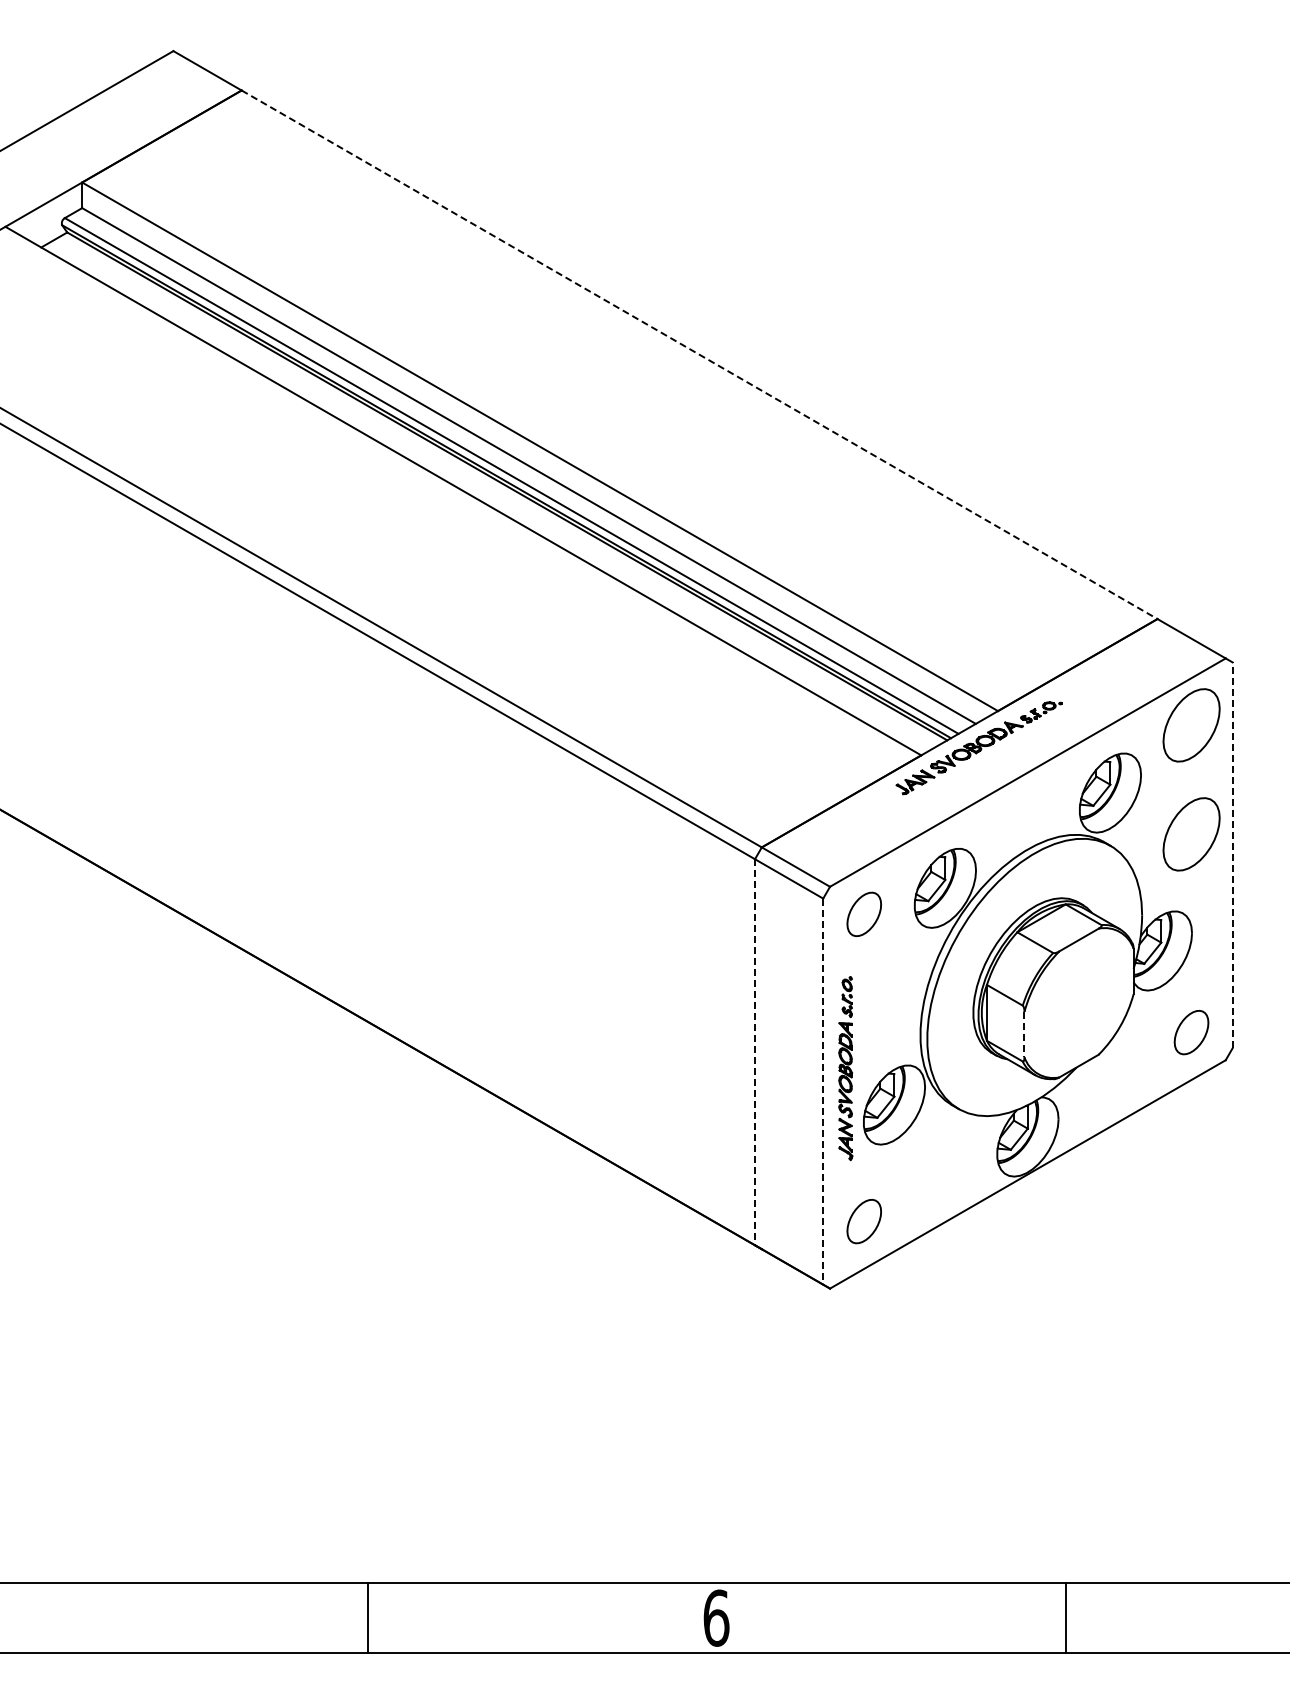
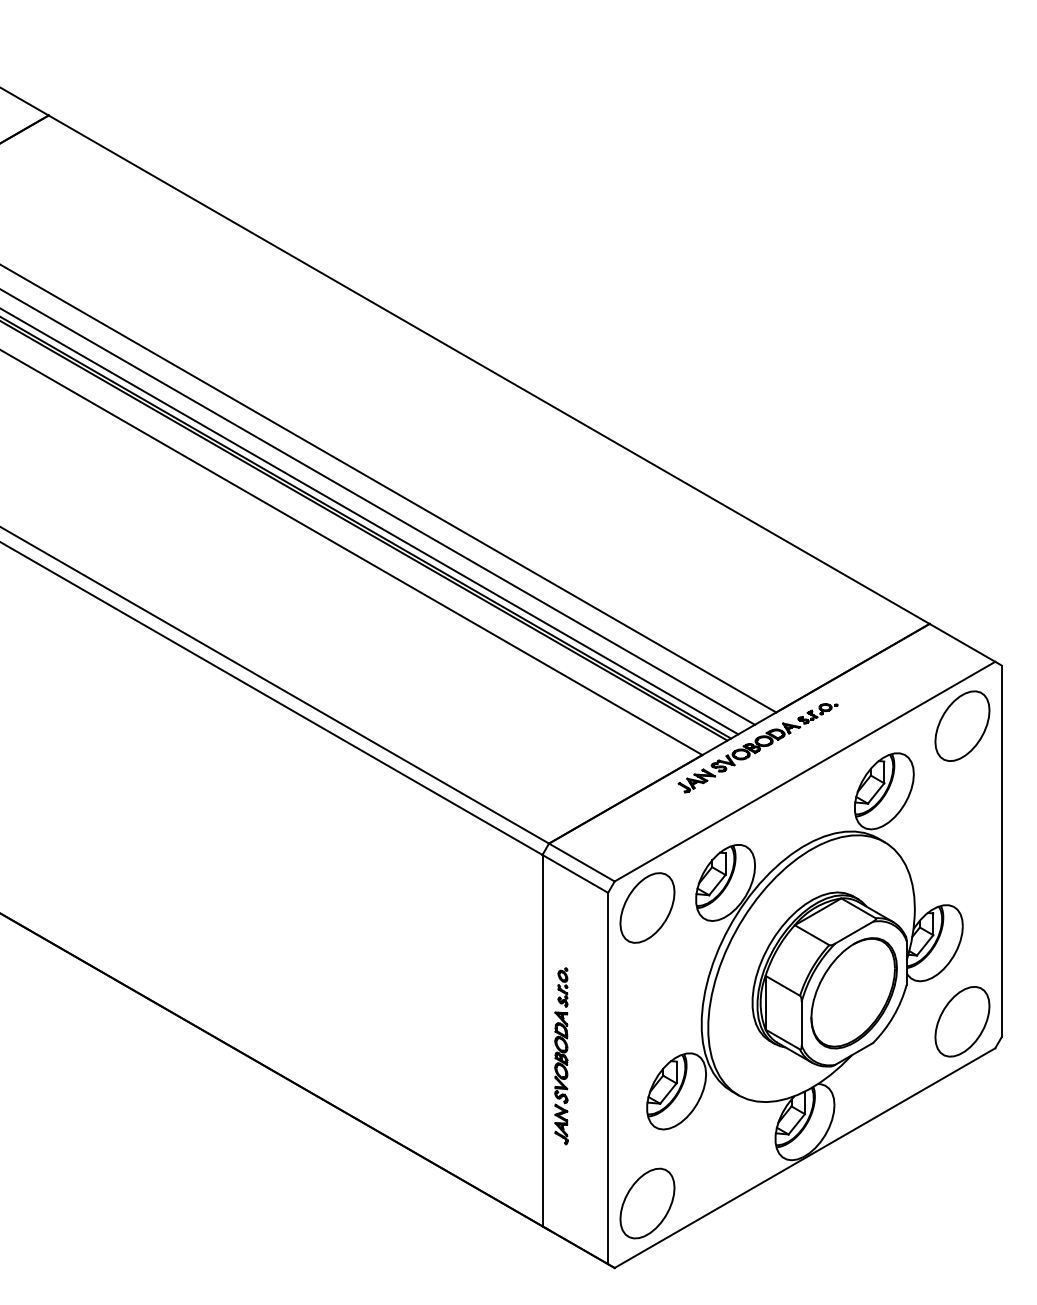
line: (699, 354) -> (489, 369), dashed -> solid
part: (1191, 834) -> (962, 831), removed
line: (1232, 854) -> (1001, 850), dashed -> solid
part: (864, 914) -> (647, 908), size x1.67
part: (1078, 1002) -> (853, 992), added
part: (1191, 1032) -> (962, 1021), size x1.67
line: (1024, 1034) -> (801, 1023), dashed -> solid
line: (755, 1052) -> (542, 1040), dashed -> solid
part: (845, 1068) -> (561, 1056), moved
line: (823, 1092) -> (608, 1079), dashed -> solid
part: (864, 1221) -> (647, 1203), size x1.67

